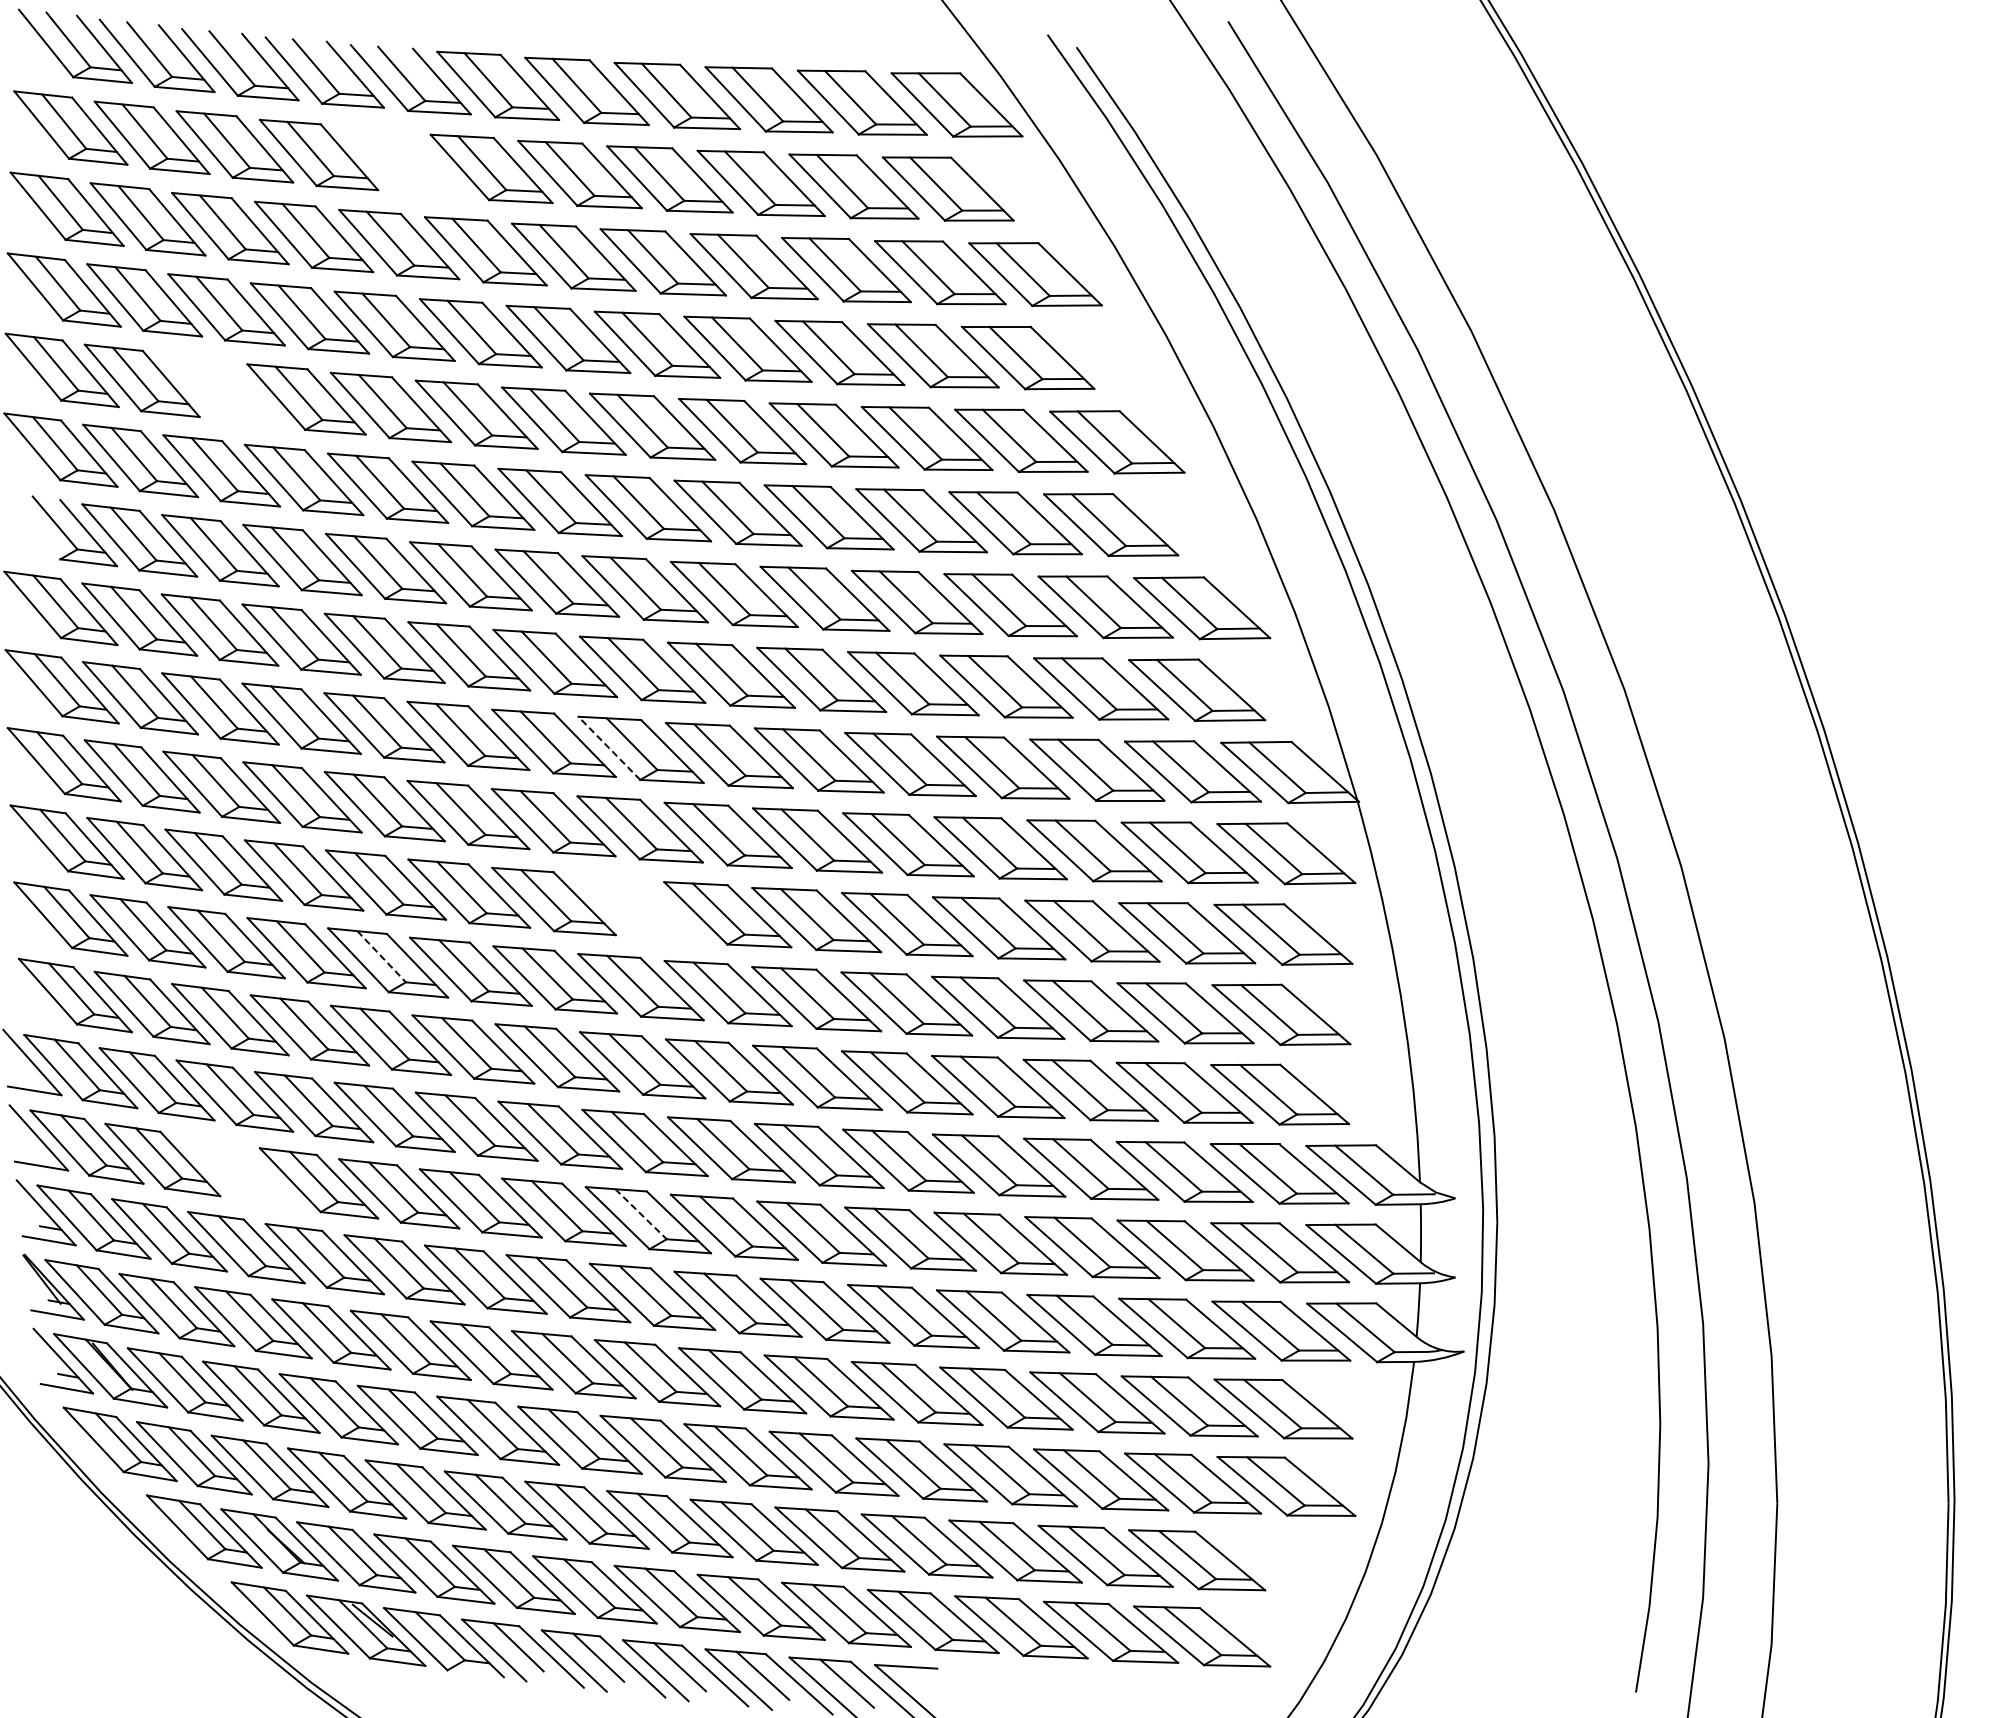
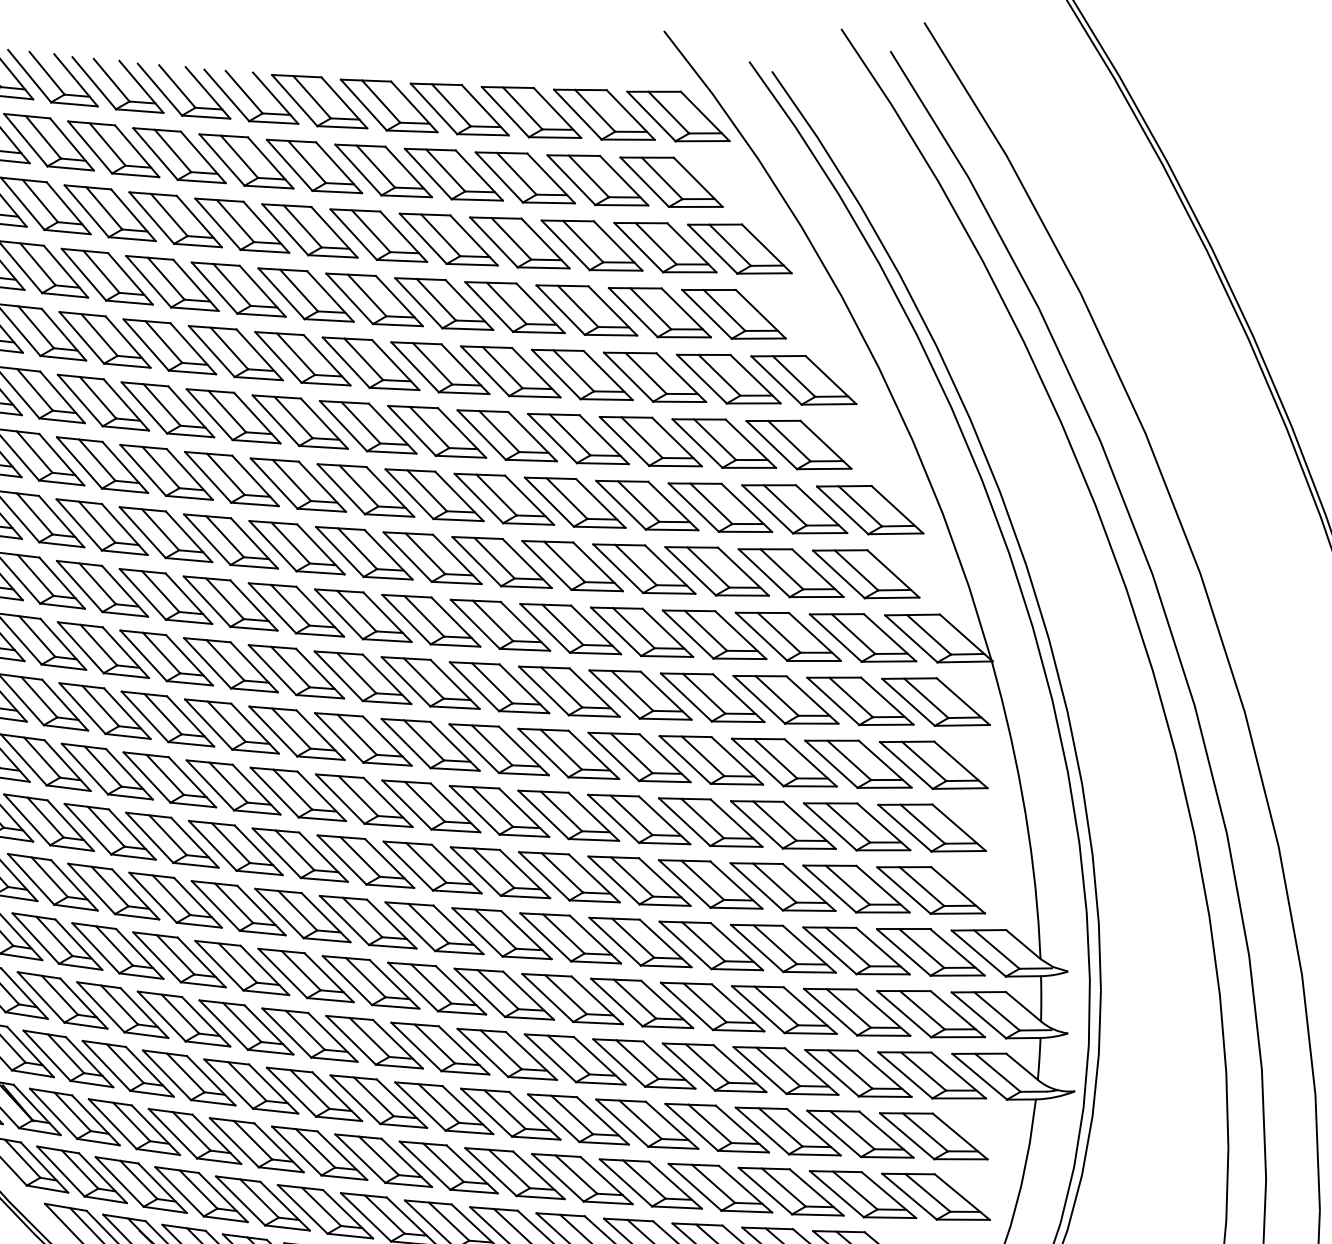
part: (404, 162) -> (246, 161), added
part: (223, 390) -> (104, 339), added
line: (609, 748) -> (406, 619), dashed -> solid
part: (639, 908) -> (430, 744), added
line: (382, 957) -> (229, 783), dashed -> solid
part: (240, 1171) -> (118, 950), added
line: (641, 1214) -> (431, 984), dashed -> solid

